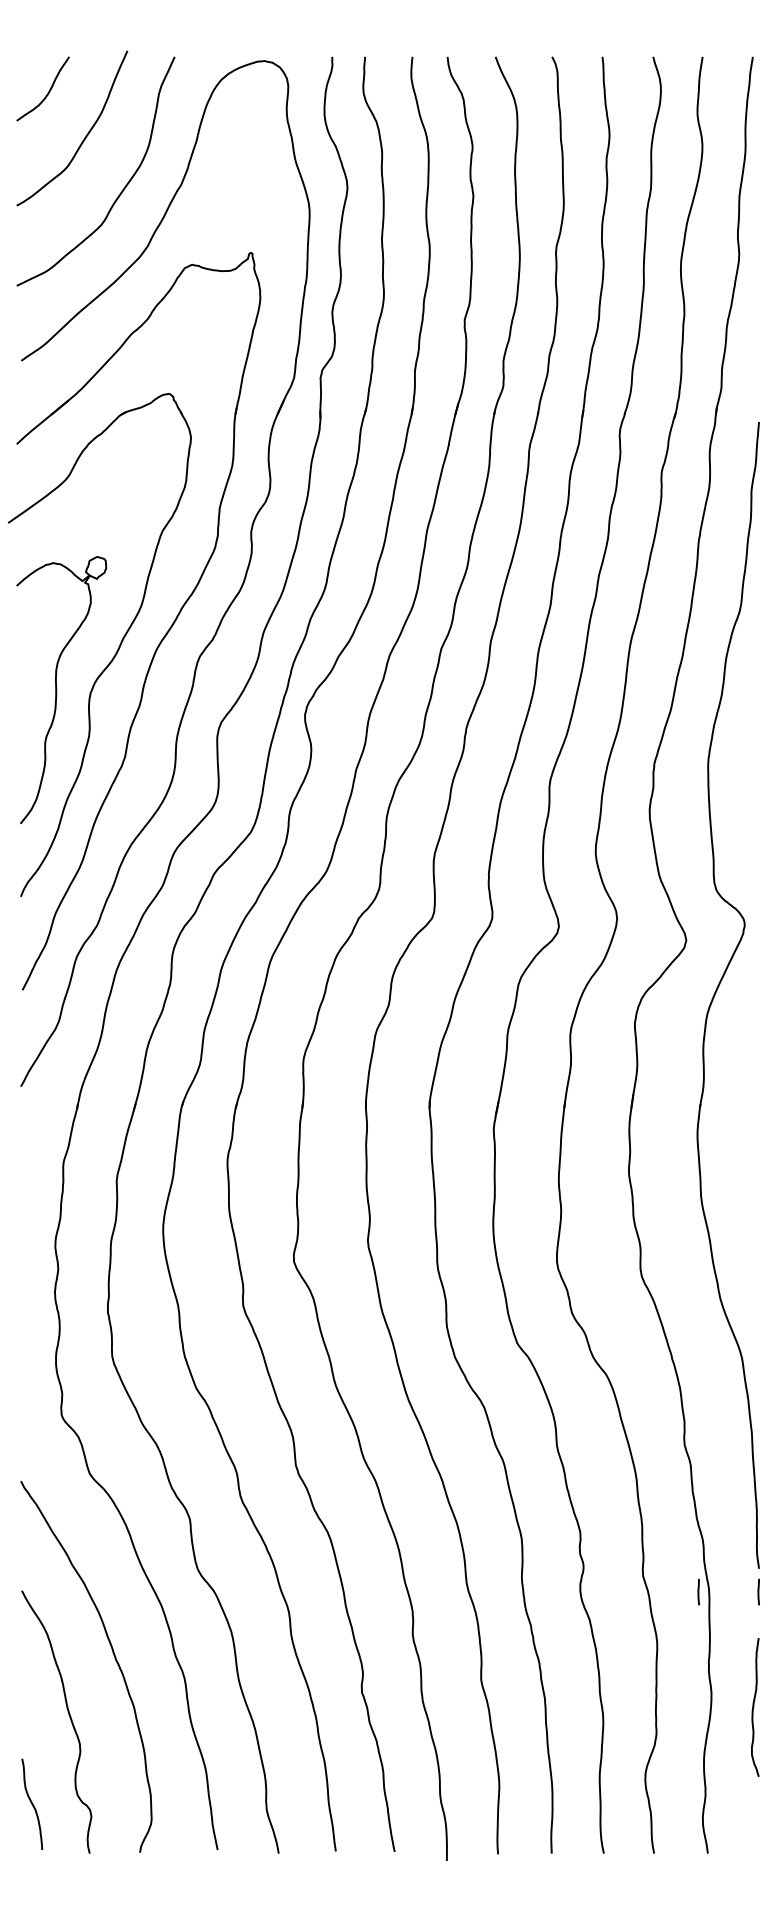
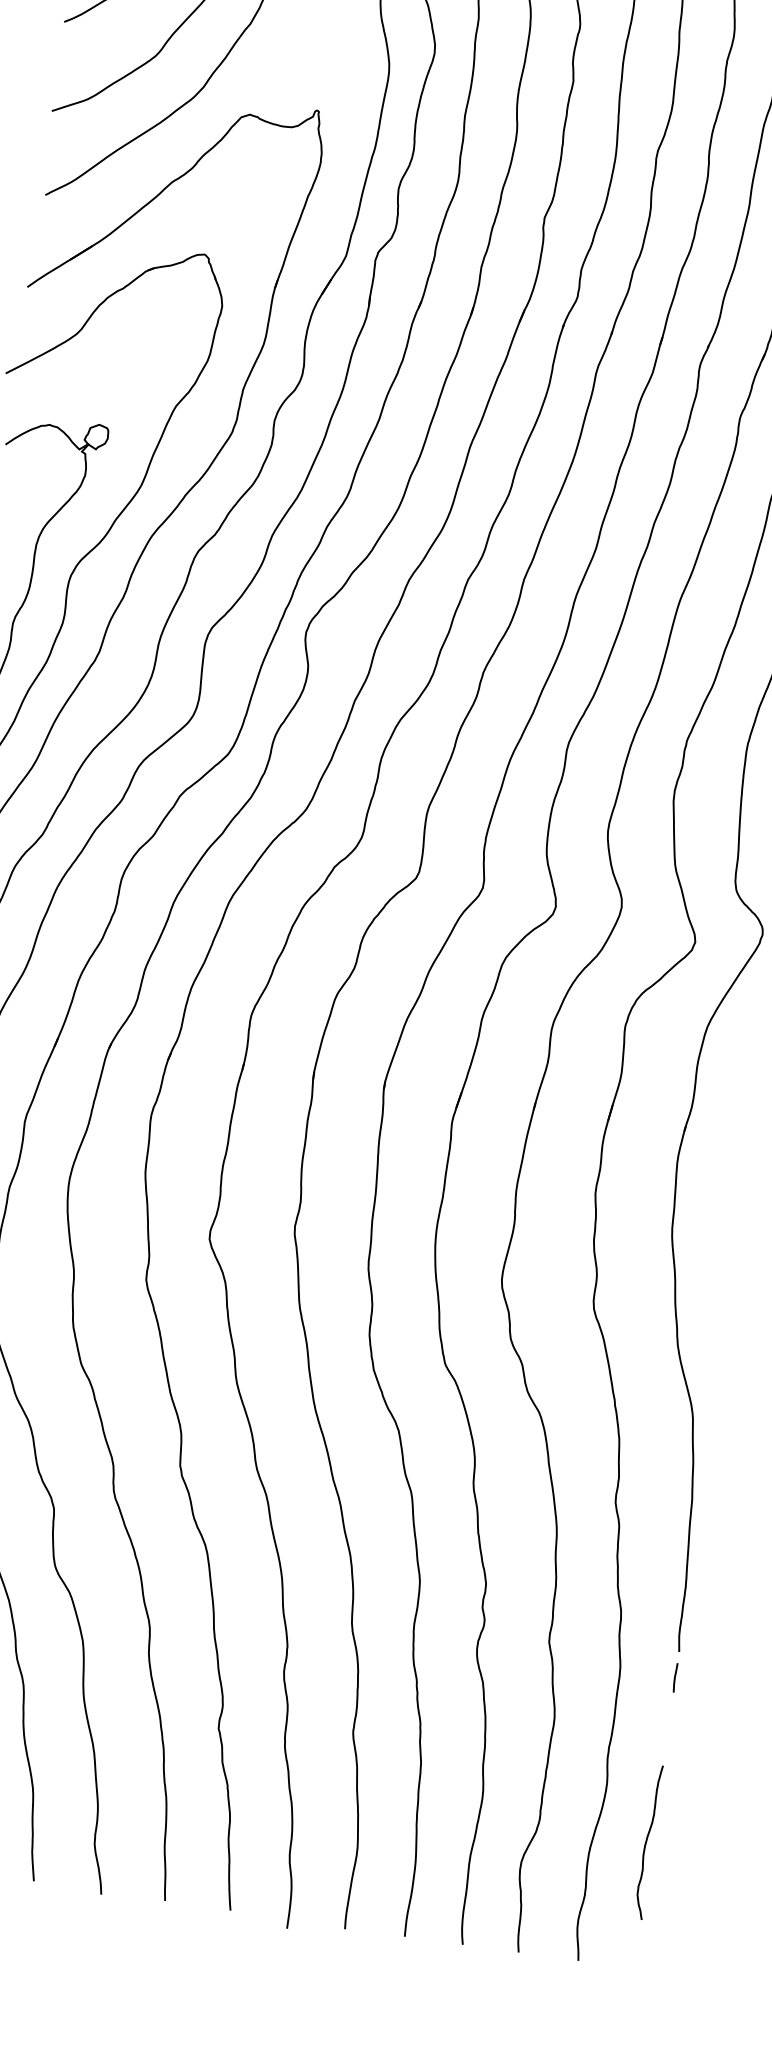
line: (698, 1591) -> (608, 1667), removed
curve: (754, 1707) -> (647, 1842), moved

